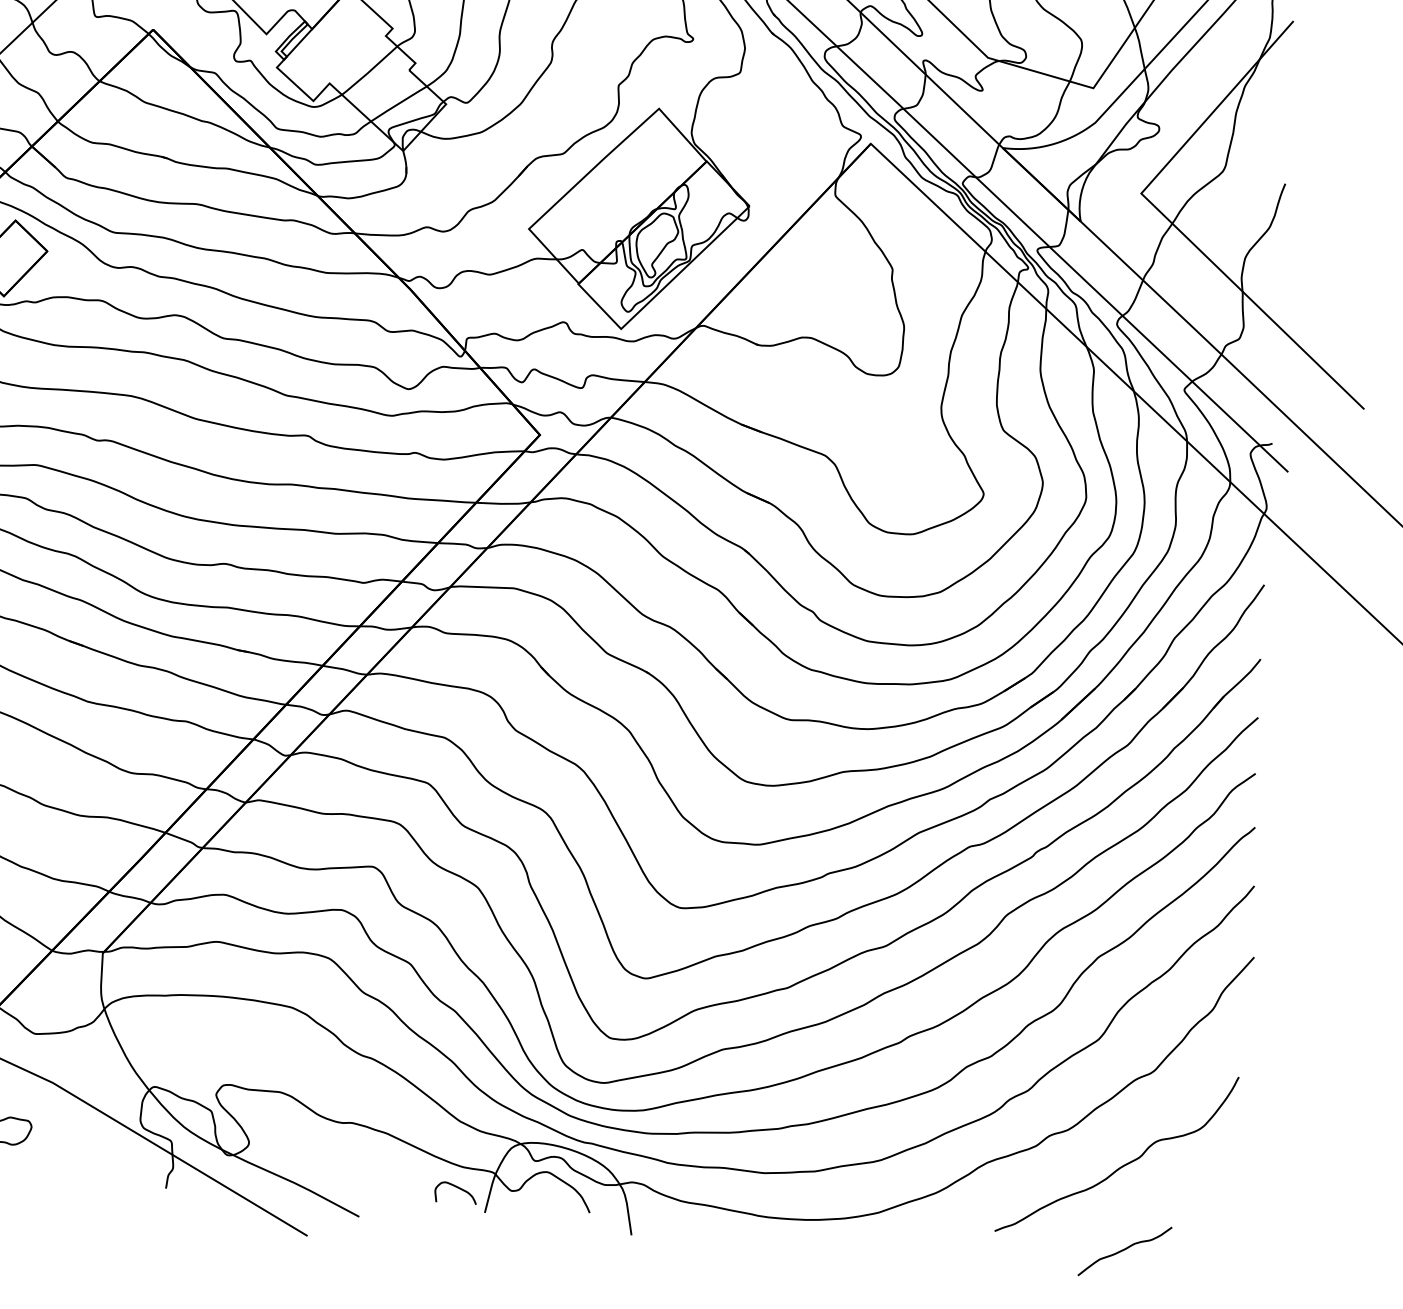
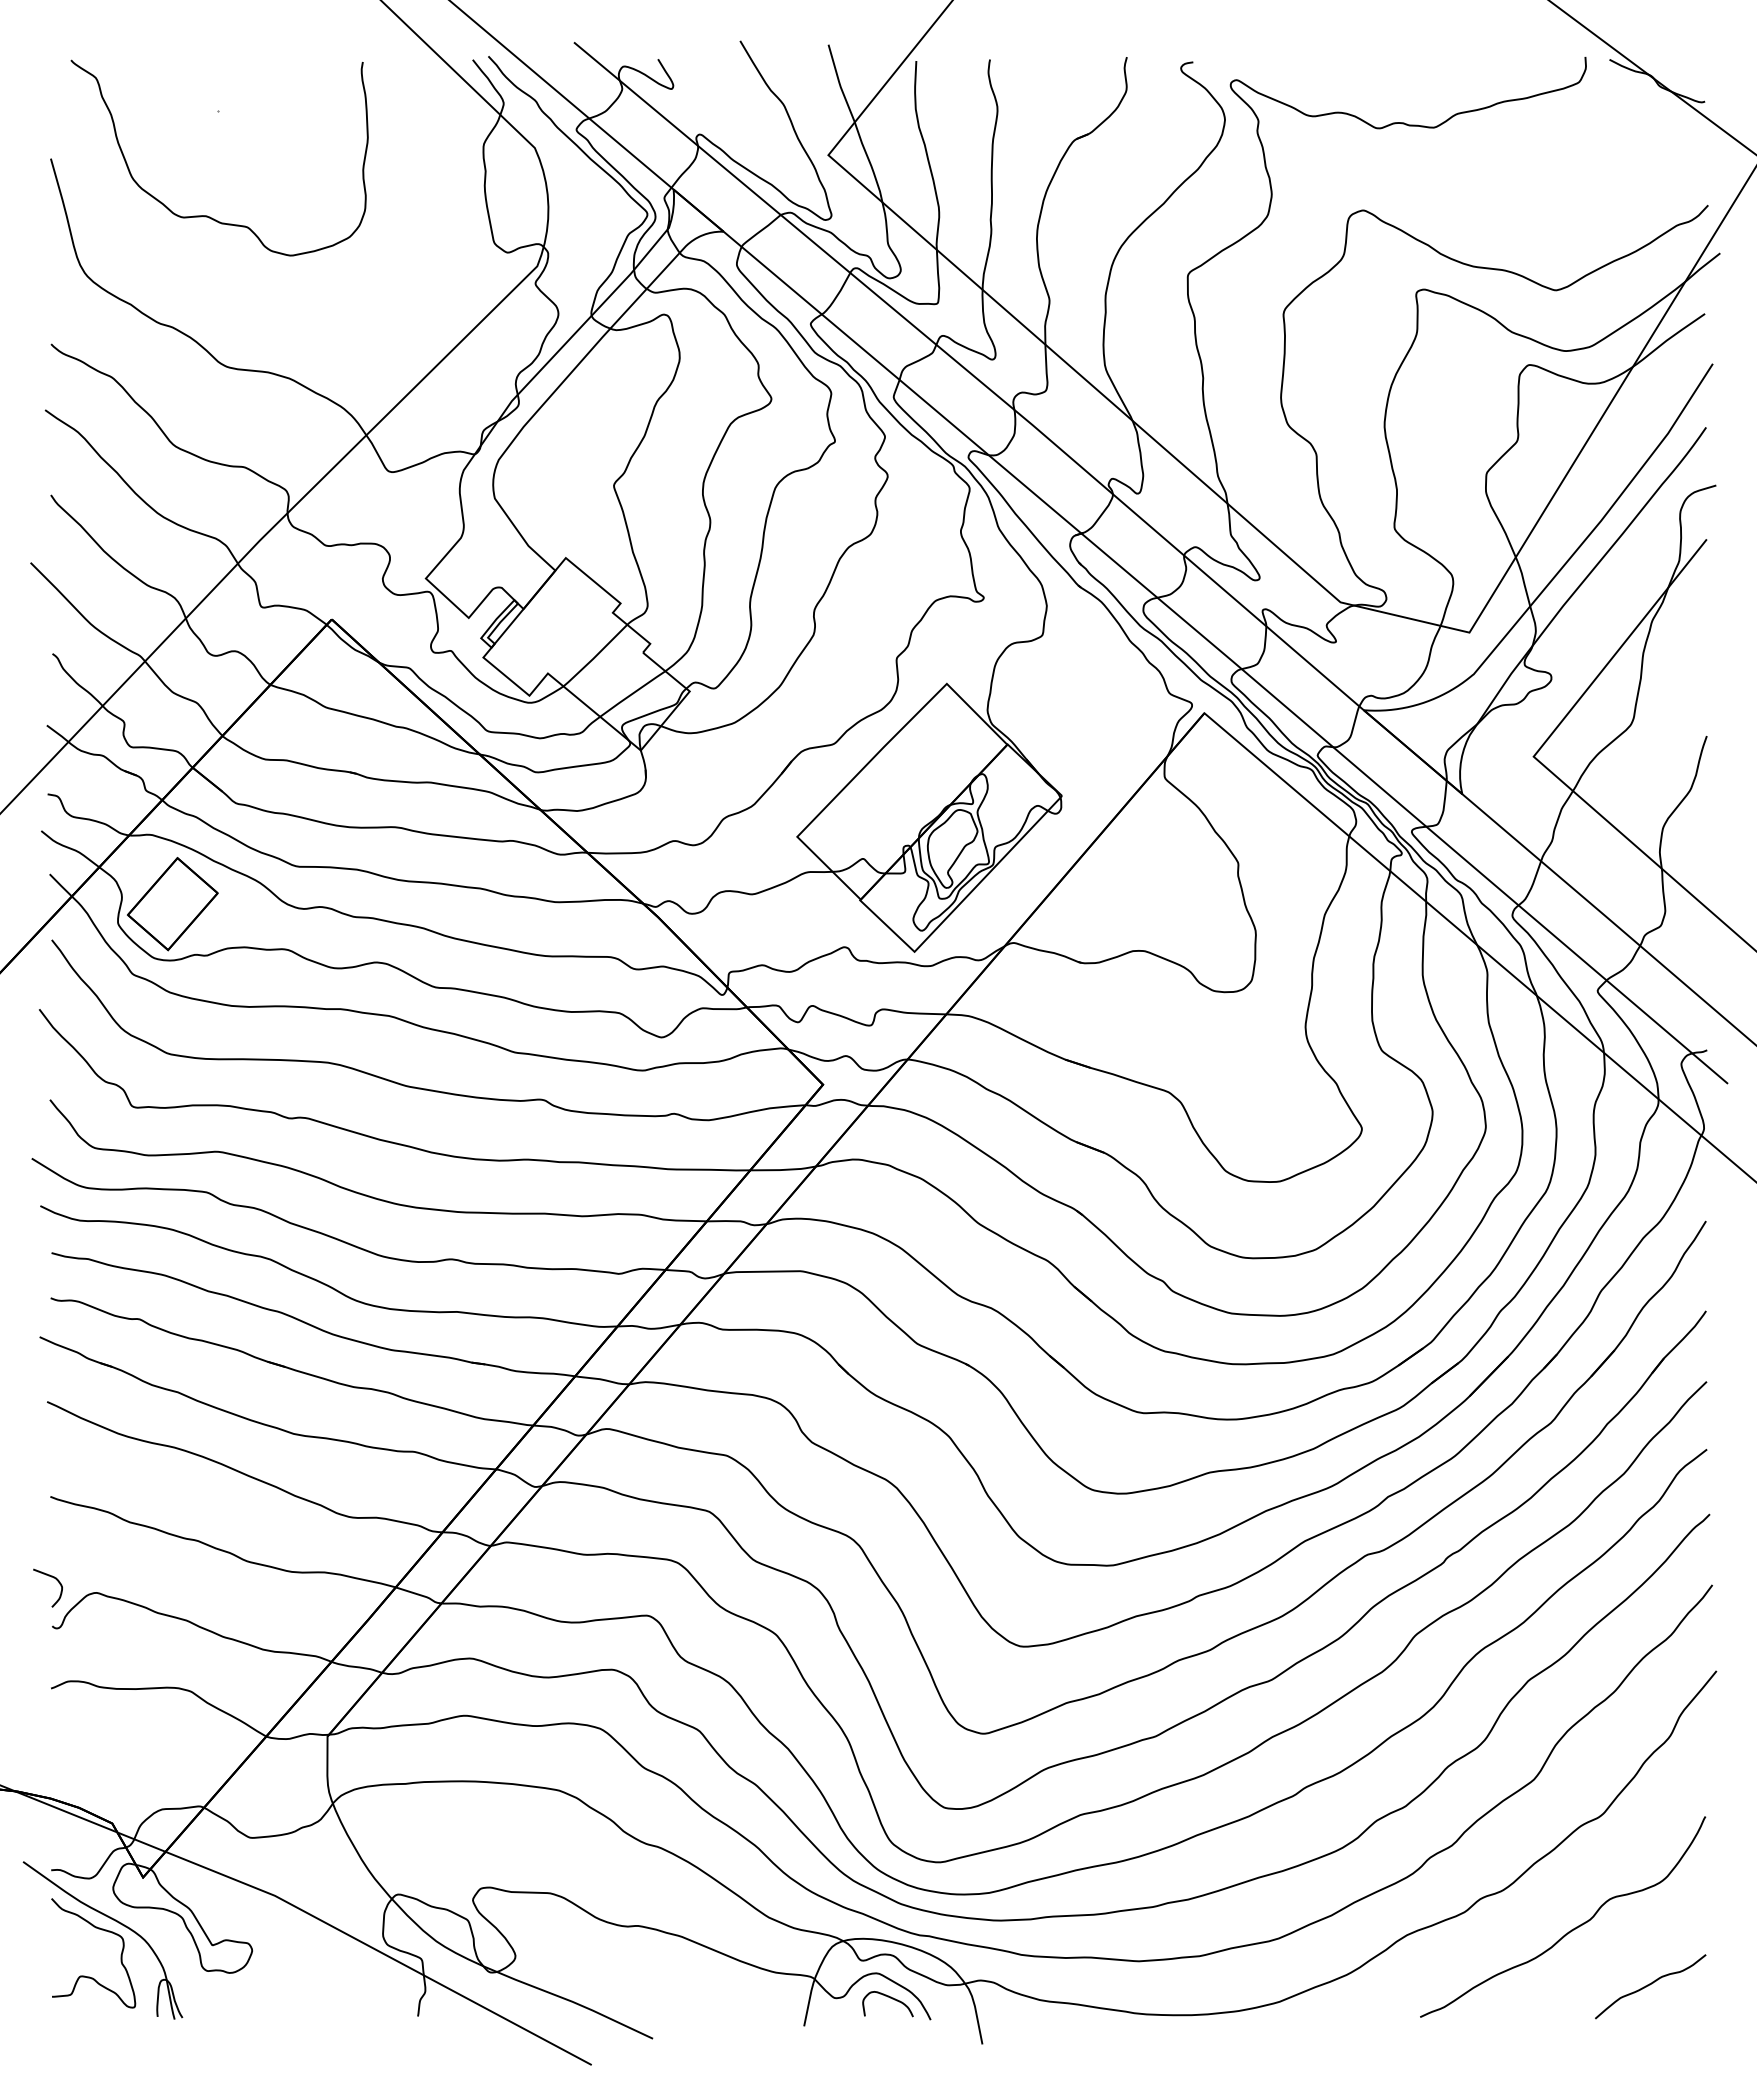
curve: (458, 1188) -> (890, 1998), moved
curve: (1124, 1250) -> (1650, 1985), moved

